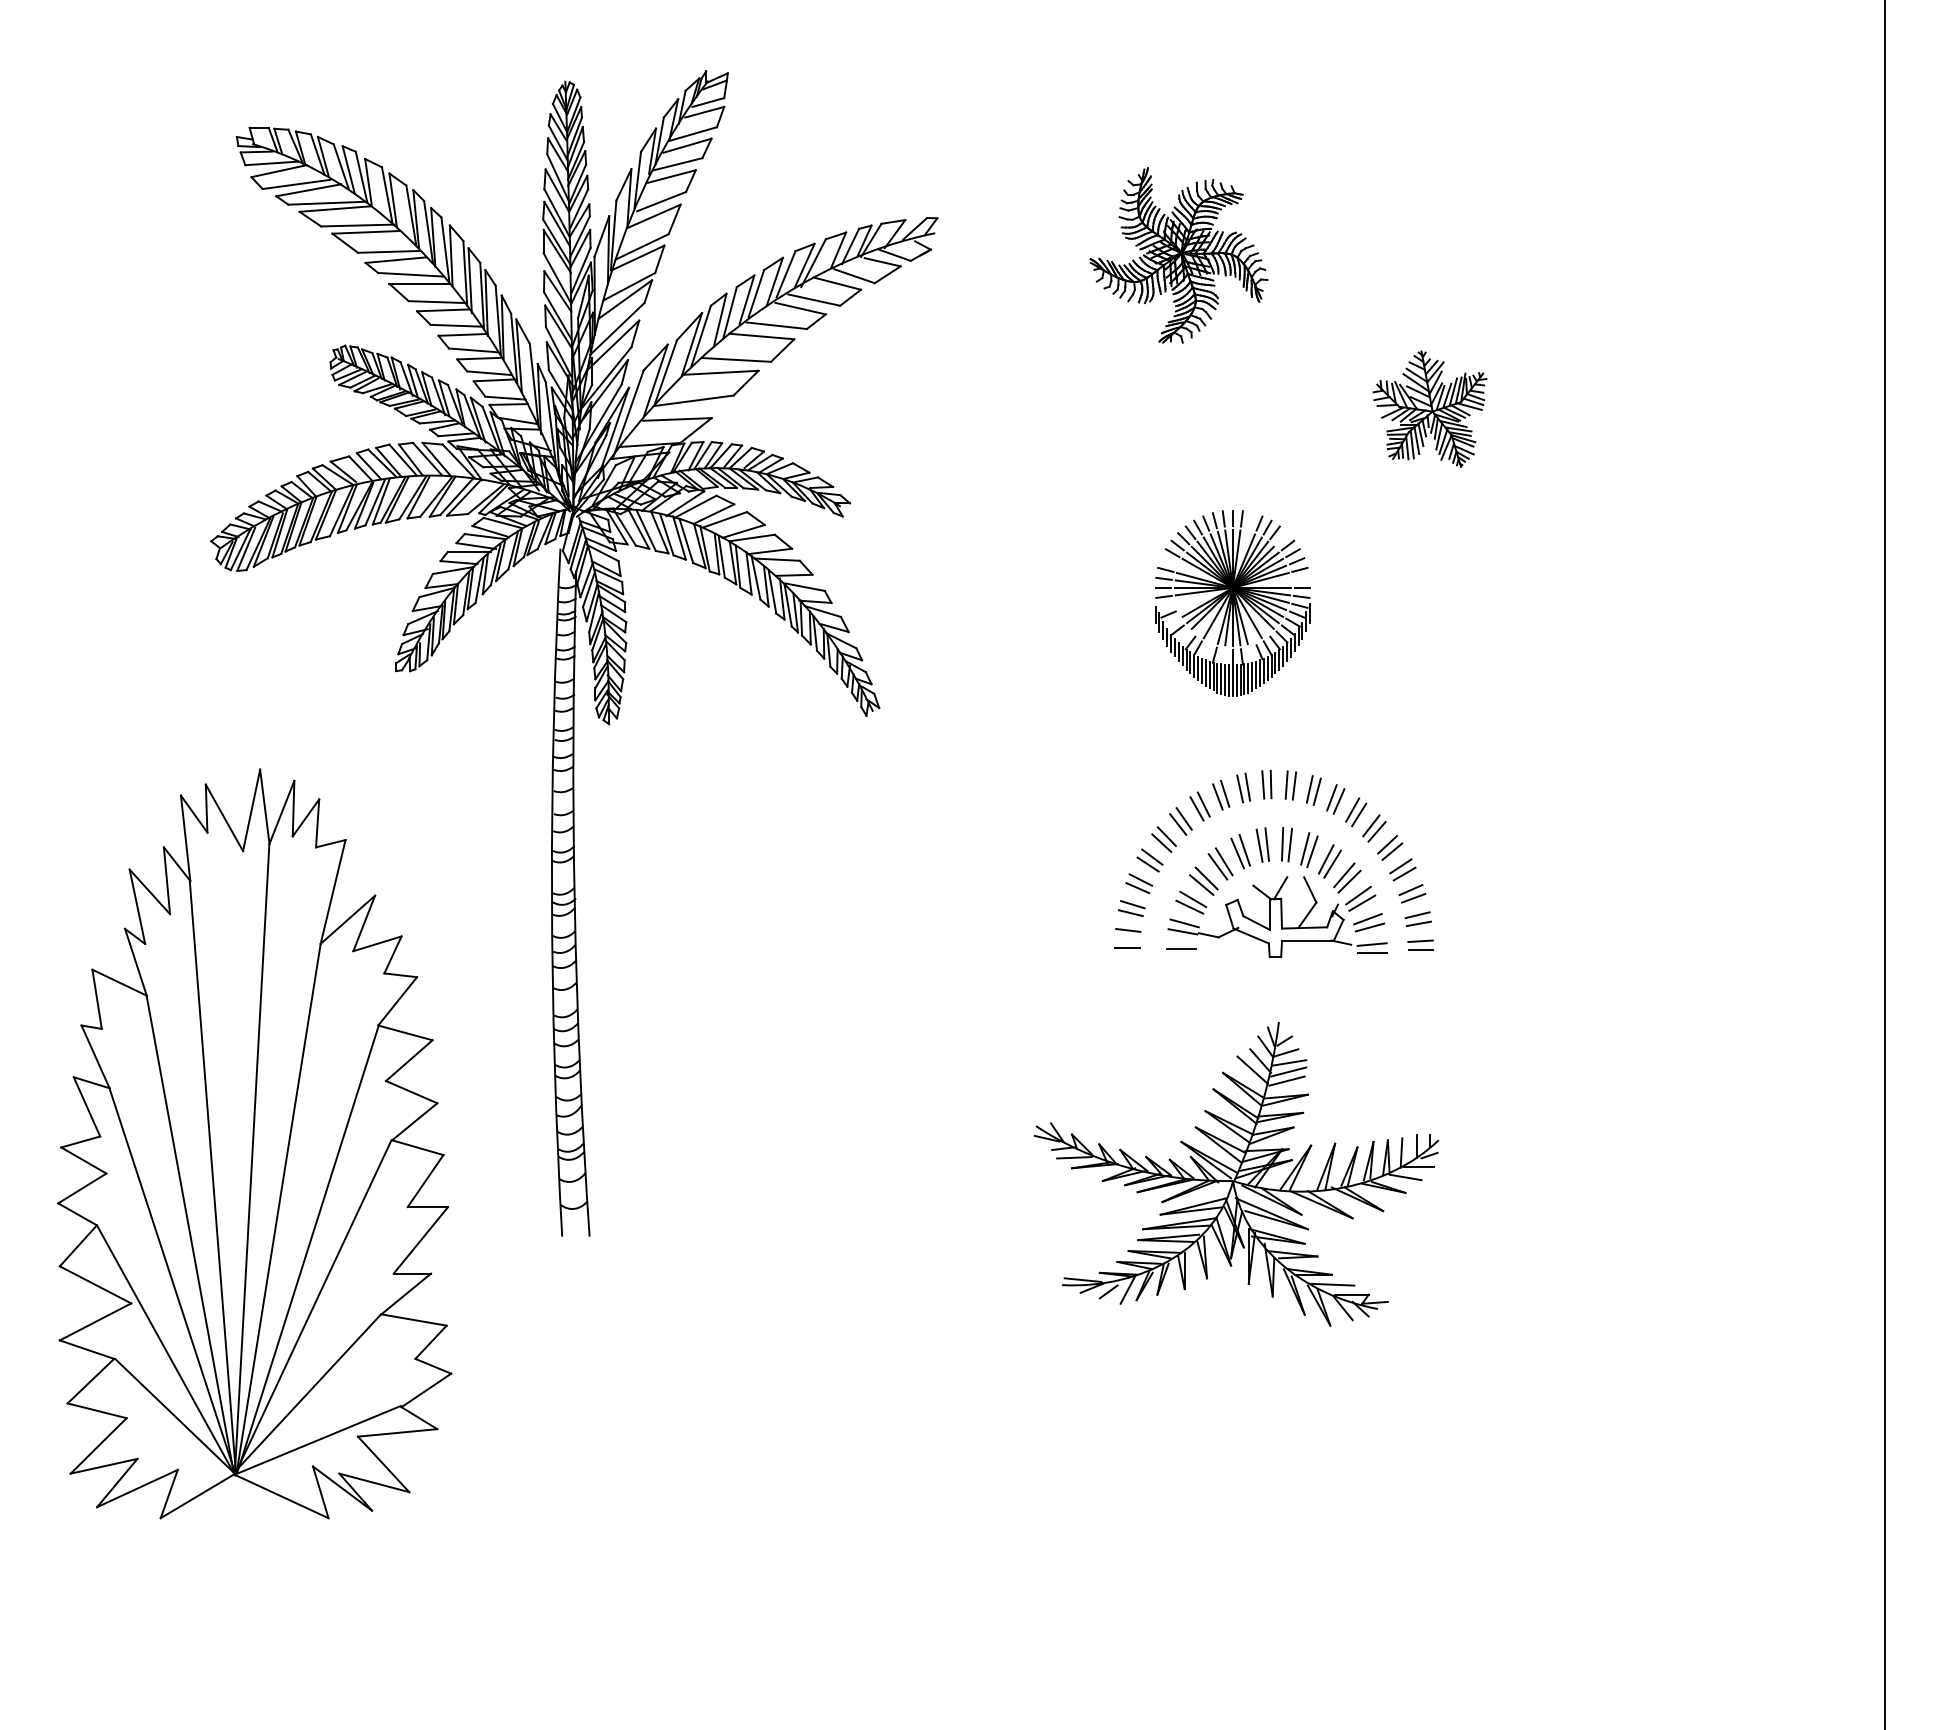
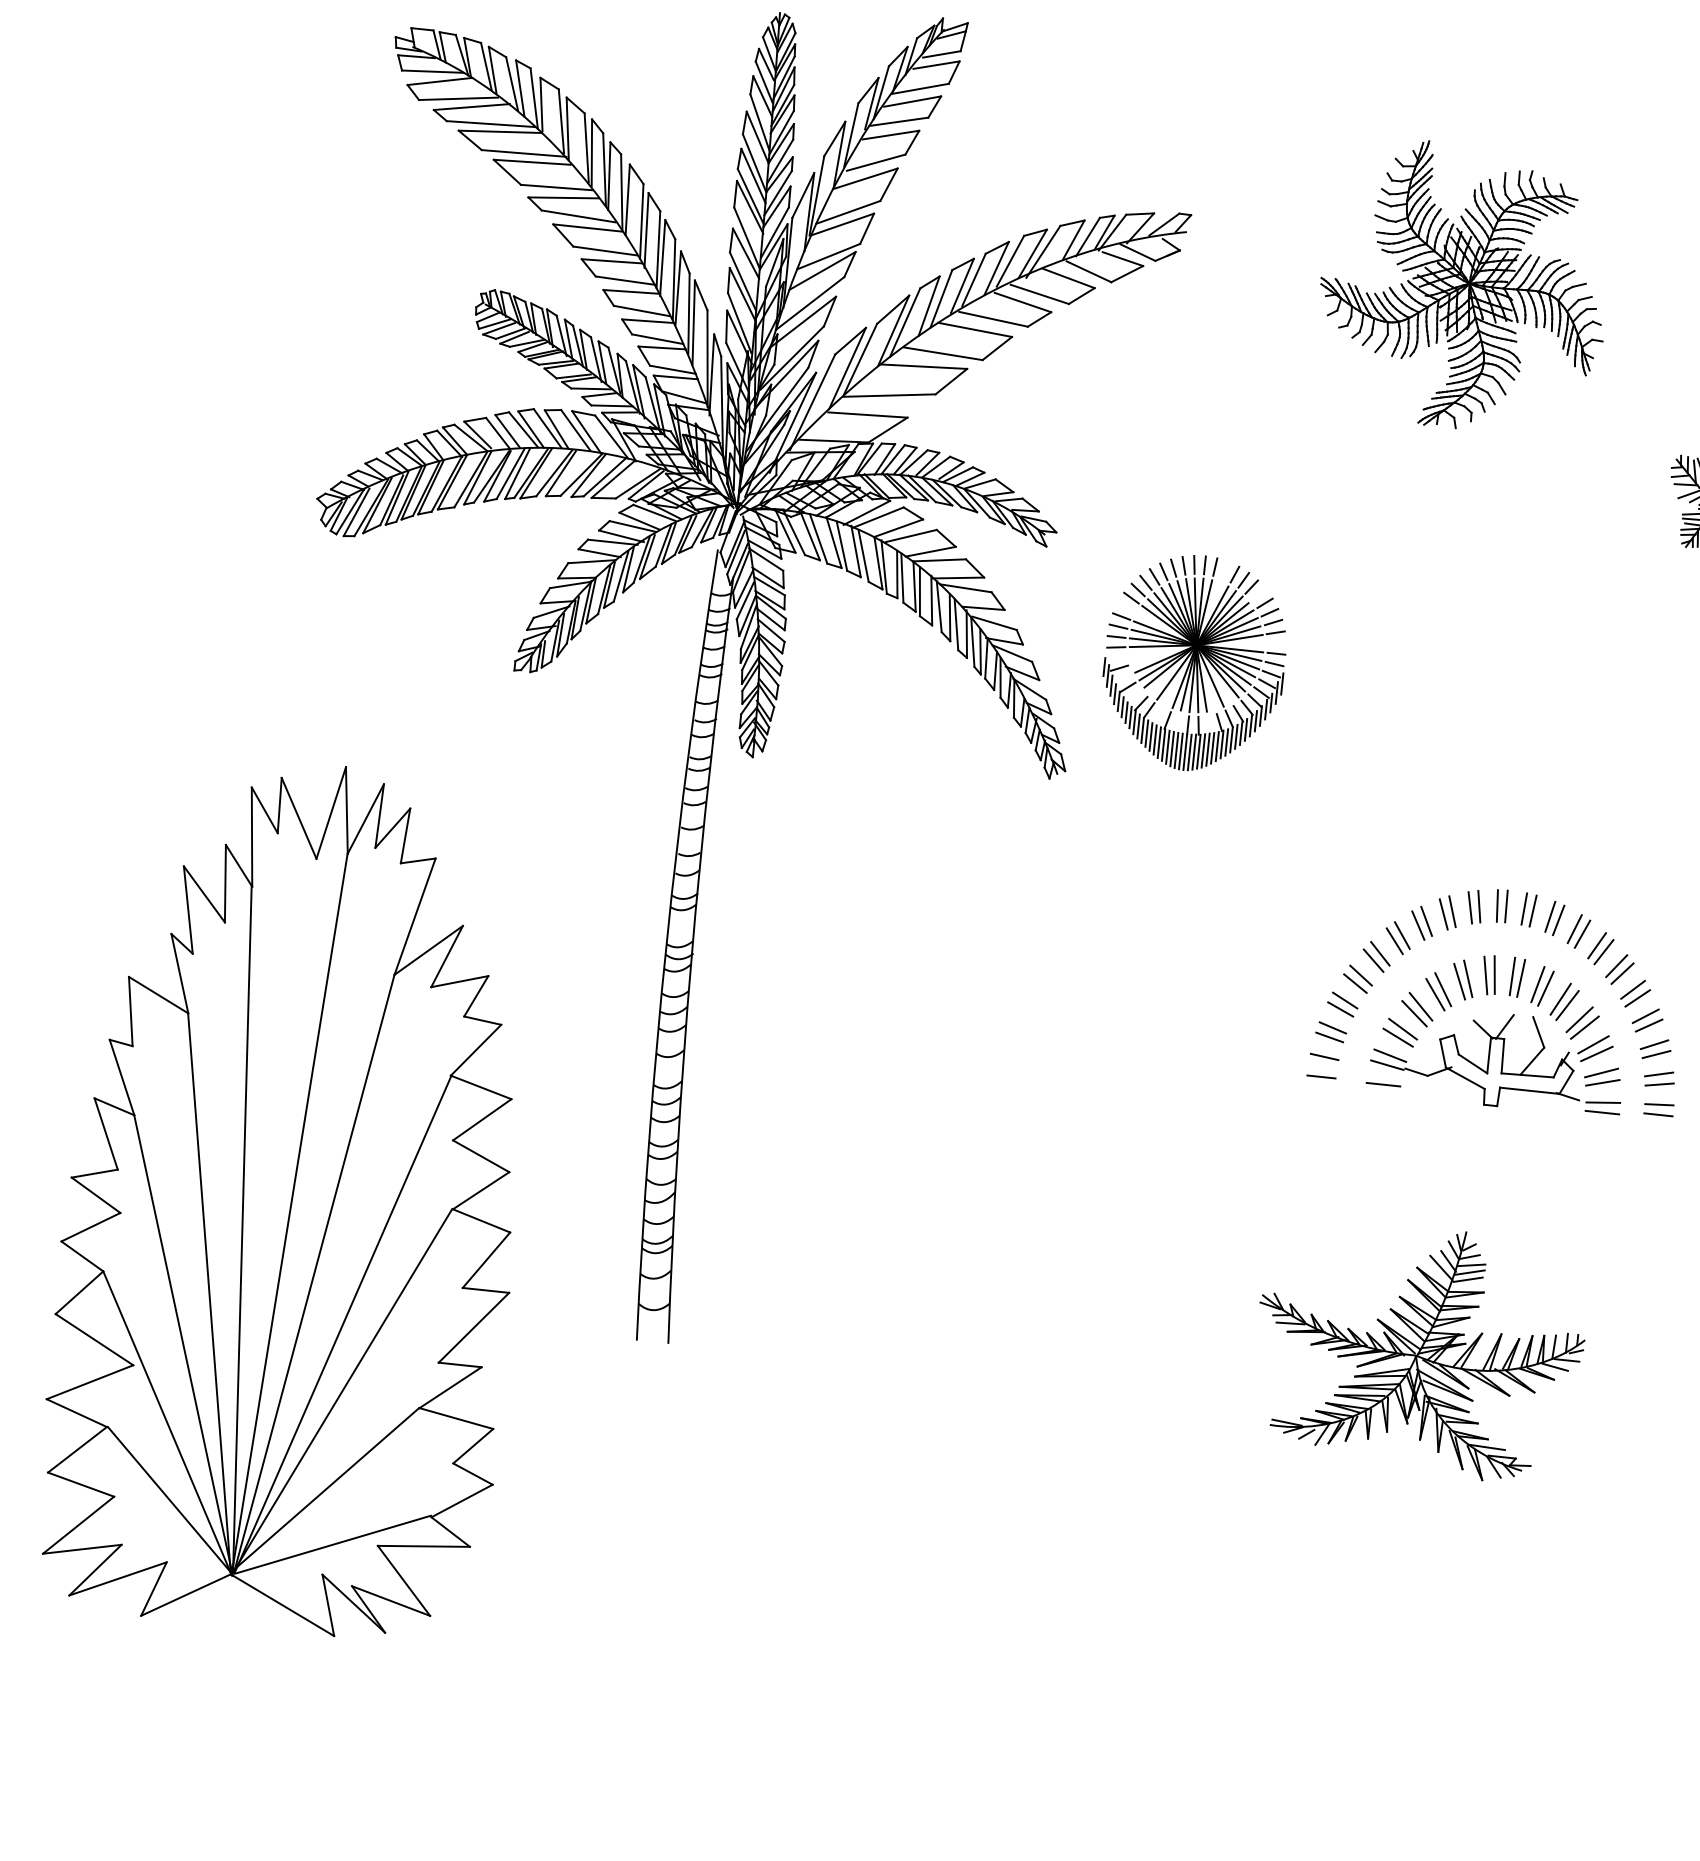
part: (1178, 255) -> (1463, 287), size x1.4
part: (1232, 603) -> (1194, 663), moved
part: (1236, 1174) -> (1419, 1350), size x0.7

